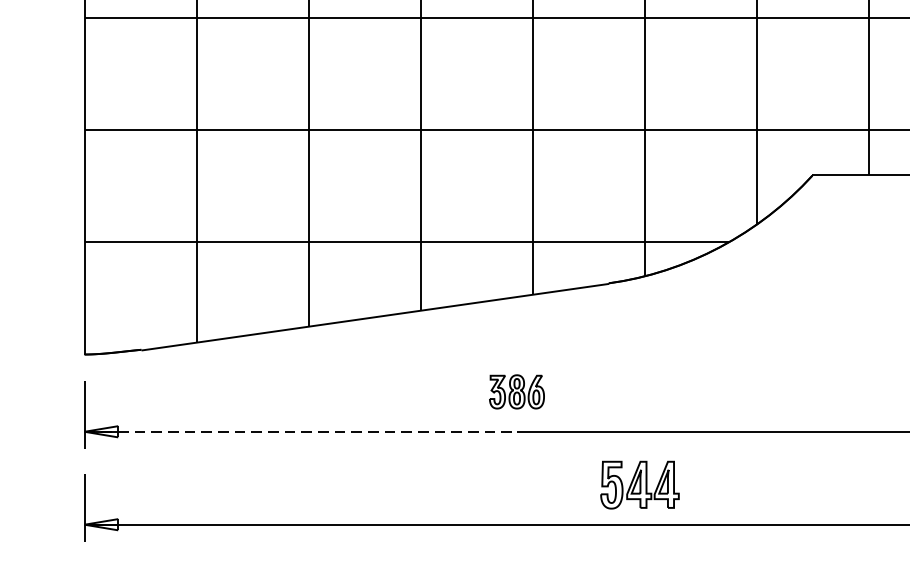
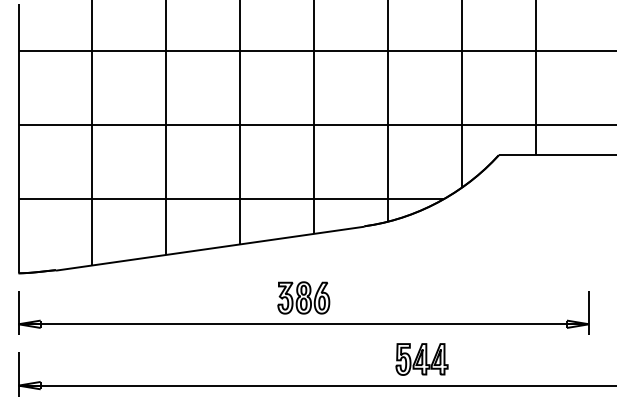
part: (516, 391) -> (303, 297), size x1.43
line: (301, 432) -> (161, 324), dashed -> solid
part: (639, 485) -> (421, 359), moved

